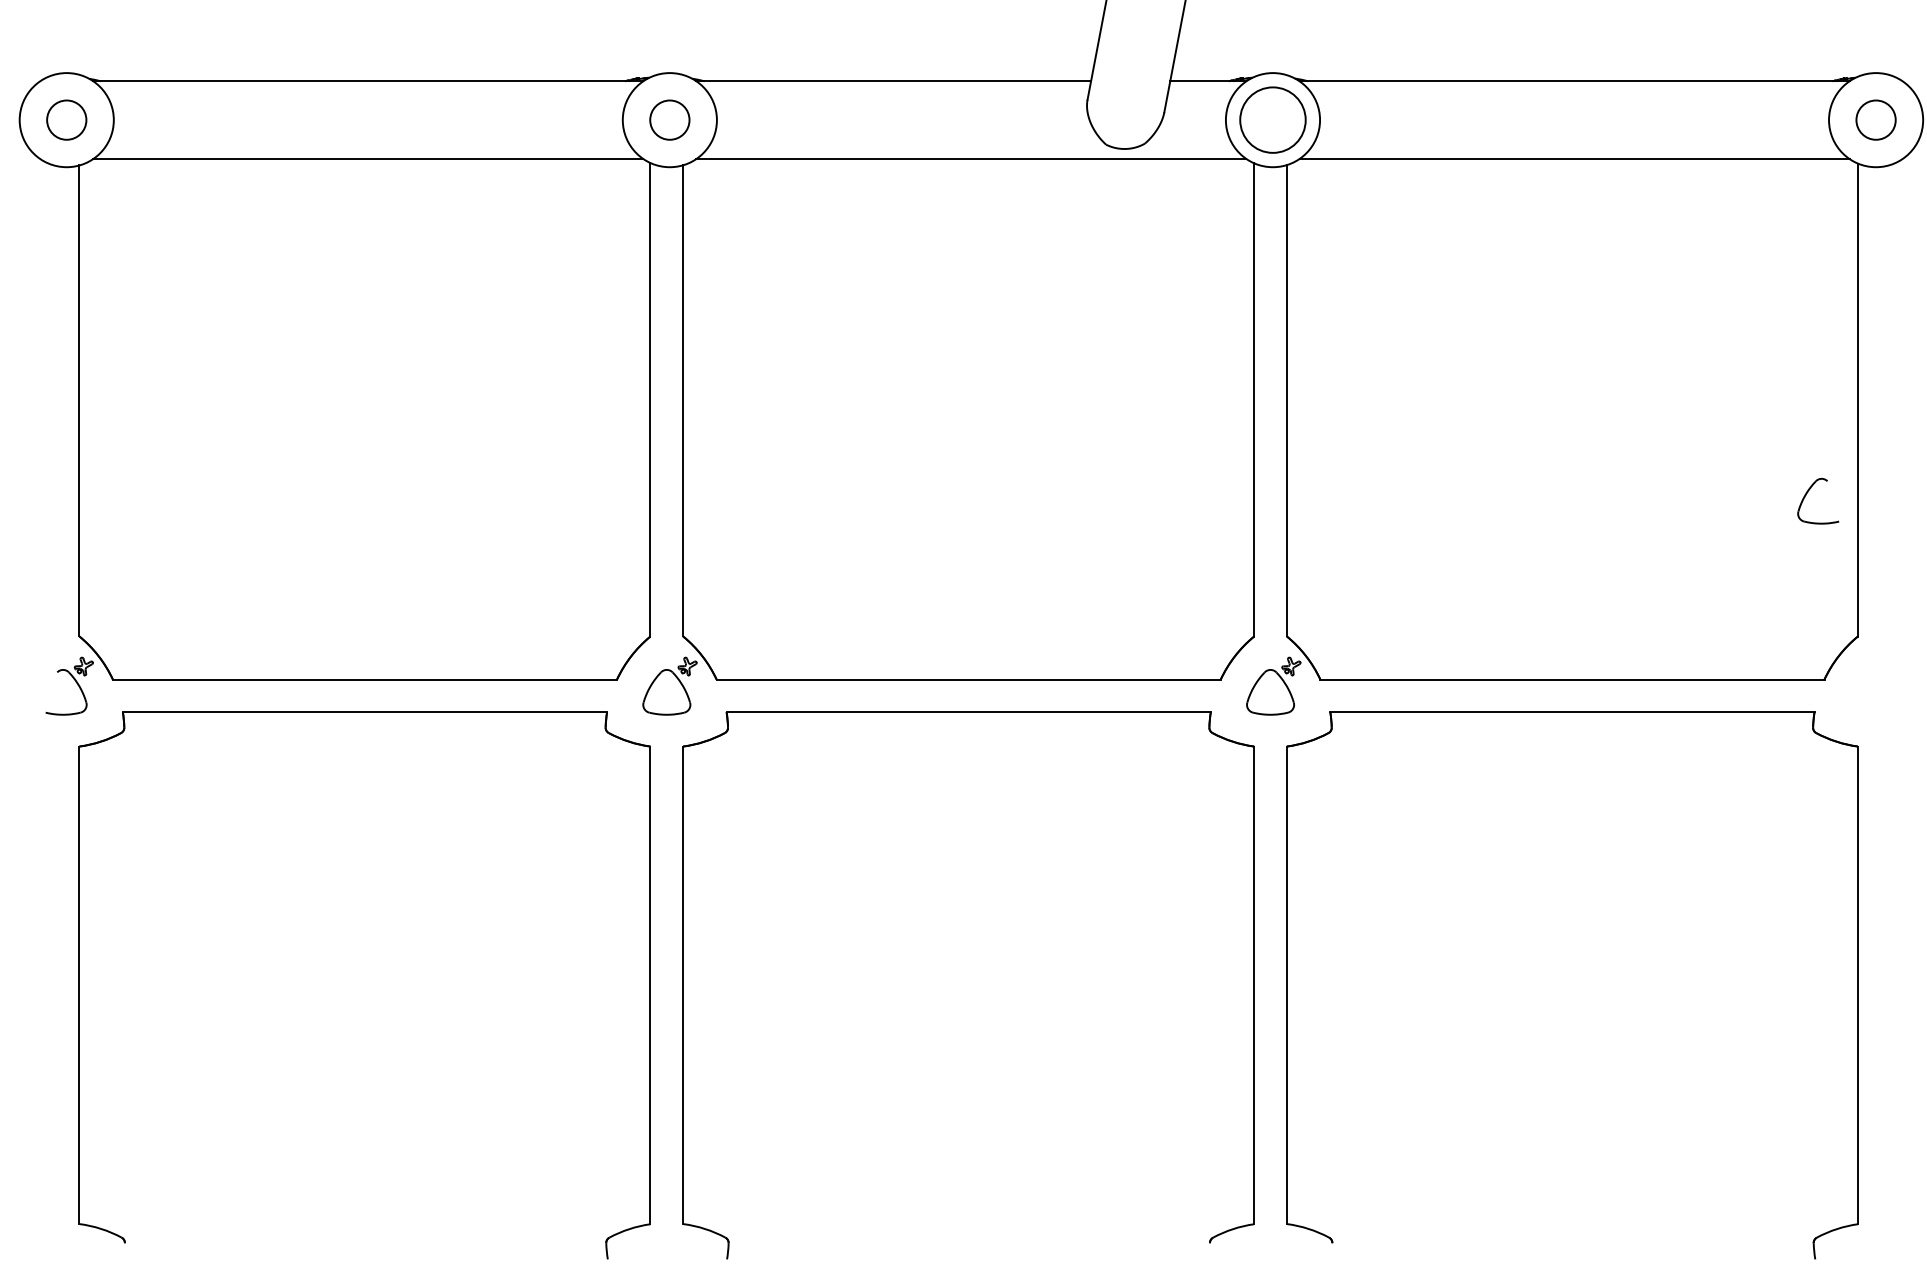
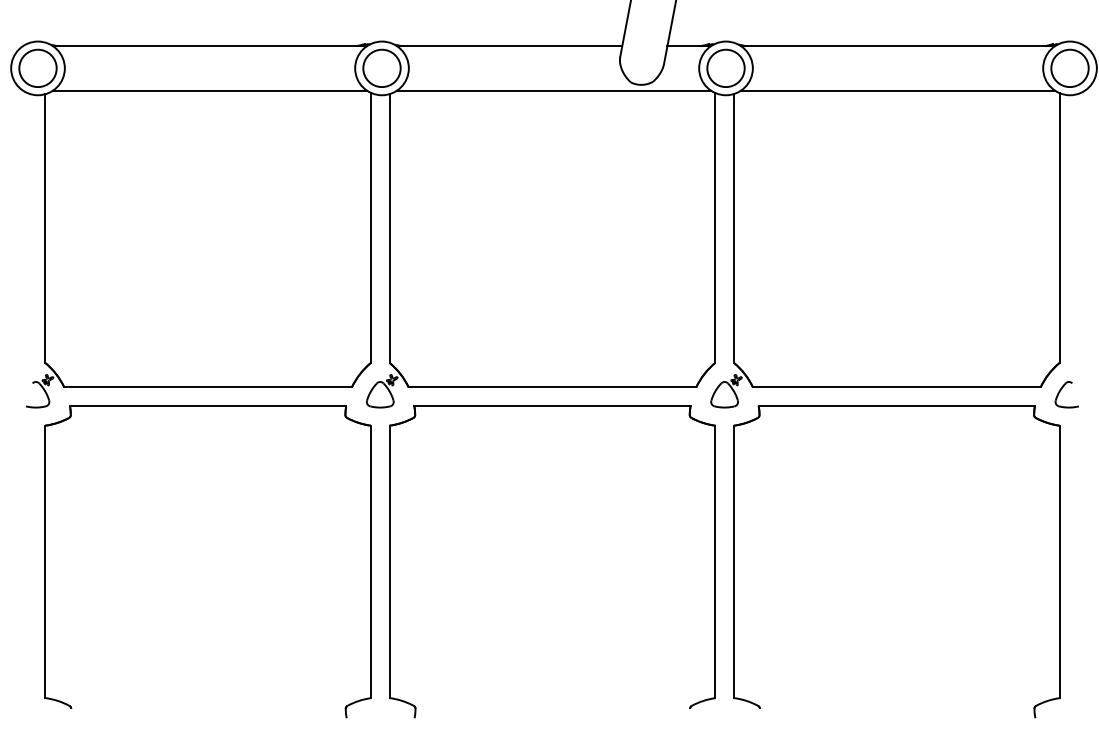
circle: (65, 120) -> (37, 68), size x1.67
circle: (668, 120) -> (381, 68), size x1.67
circle: (1875, 120) -> (1069, 68), size x1.67
part: (1806, 497) -> (1060, 392), moved

